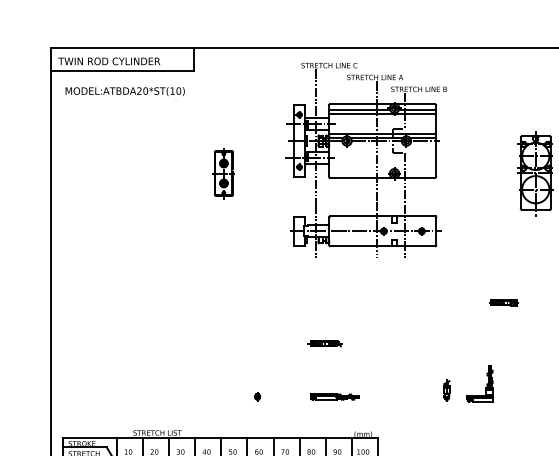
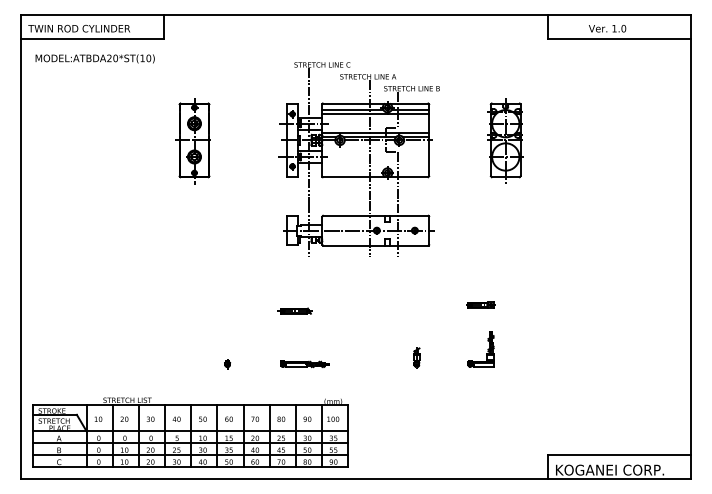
part: (365, 160) -> (358, 159), moved
part: (222, 174) -> (192, 141), size x1.67
part: (503, 302) -> (480, 304), moved
part: (486, 384) -> (487, 349), moved

